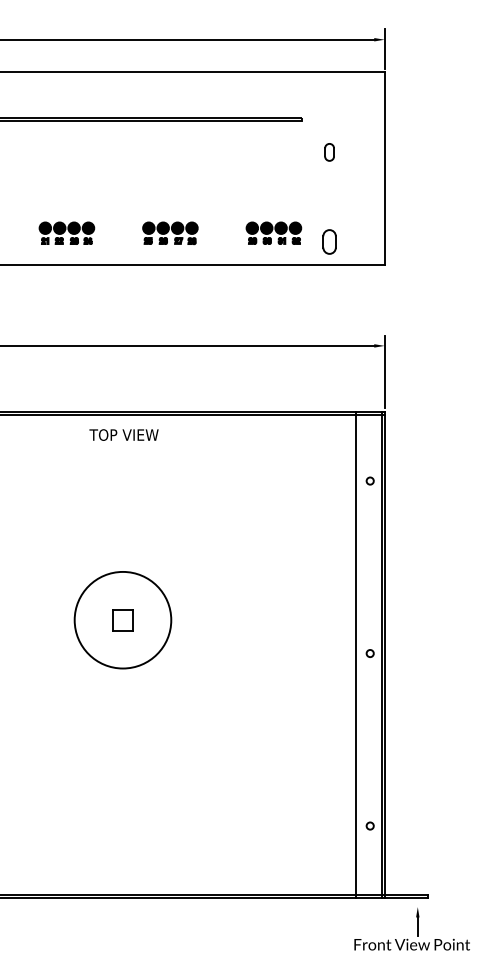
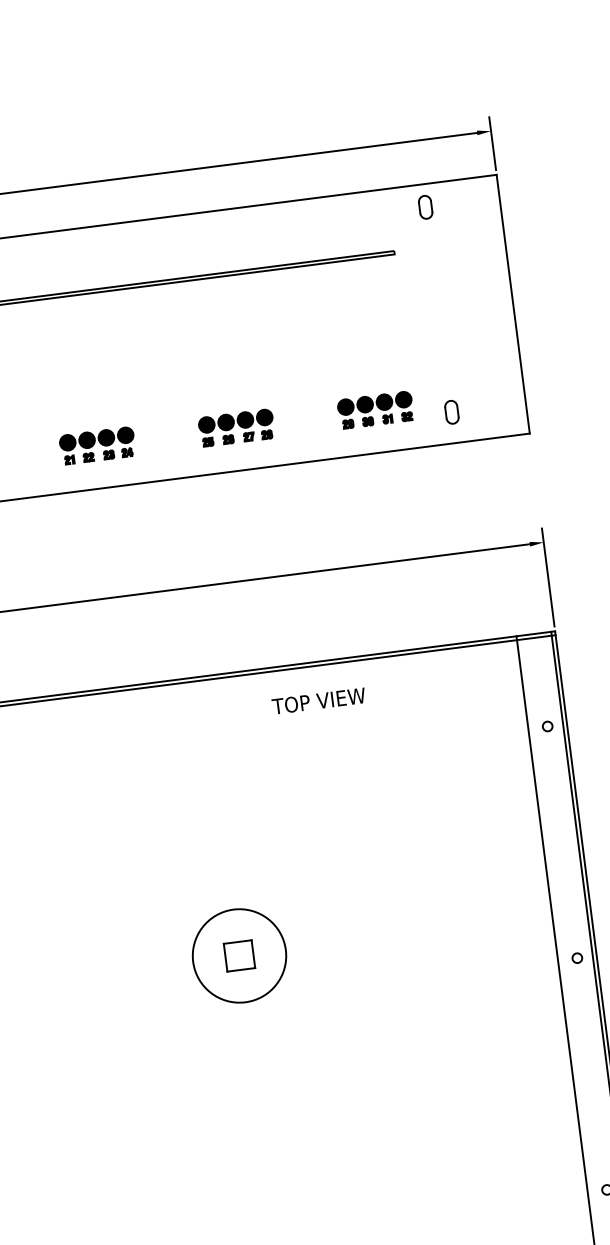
part: (329, 152) -> (425, 207), moved
part: (329, 241) -> (451, 411), size x0.71
text: (123, 434) -> (318, 700), moved
circle: (122, 619) -> (238, 955), size x0.71

